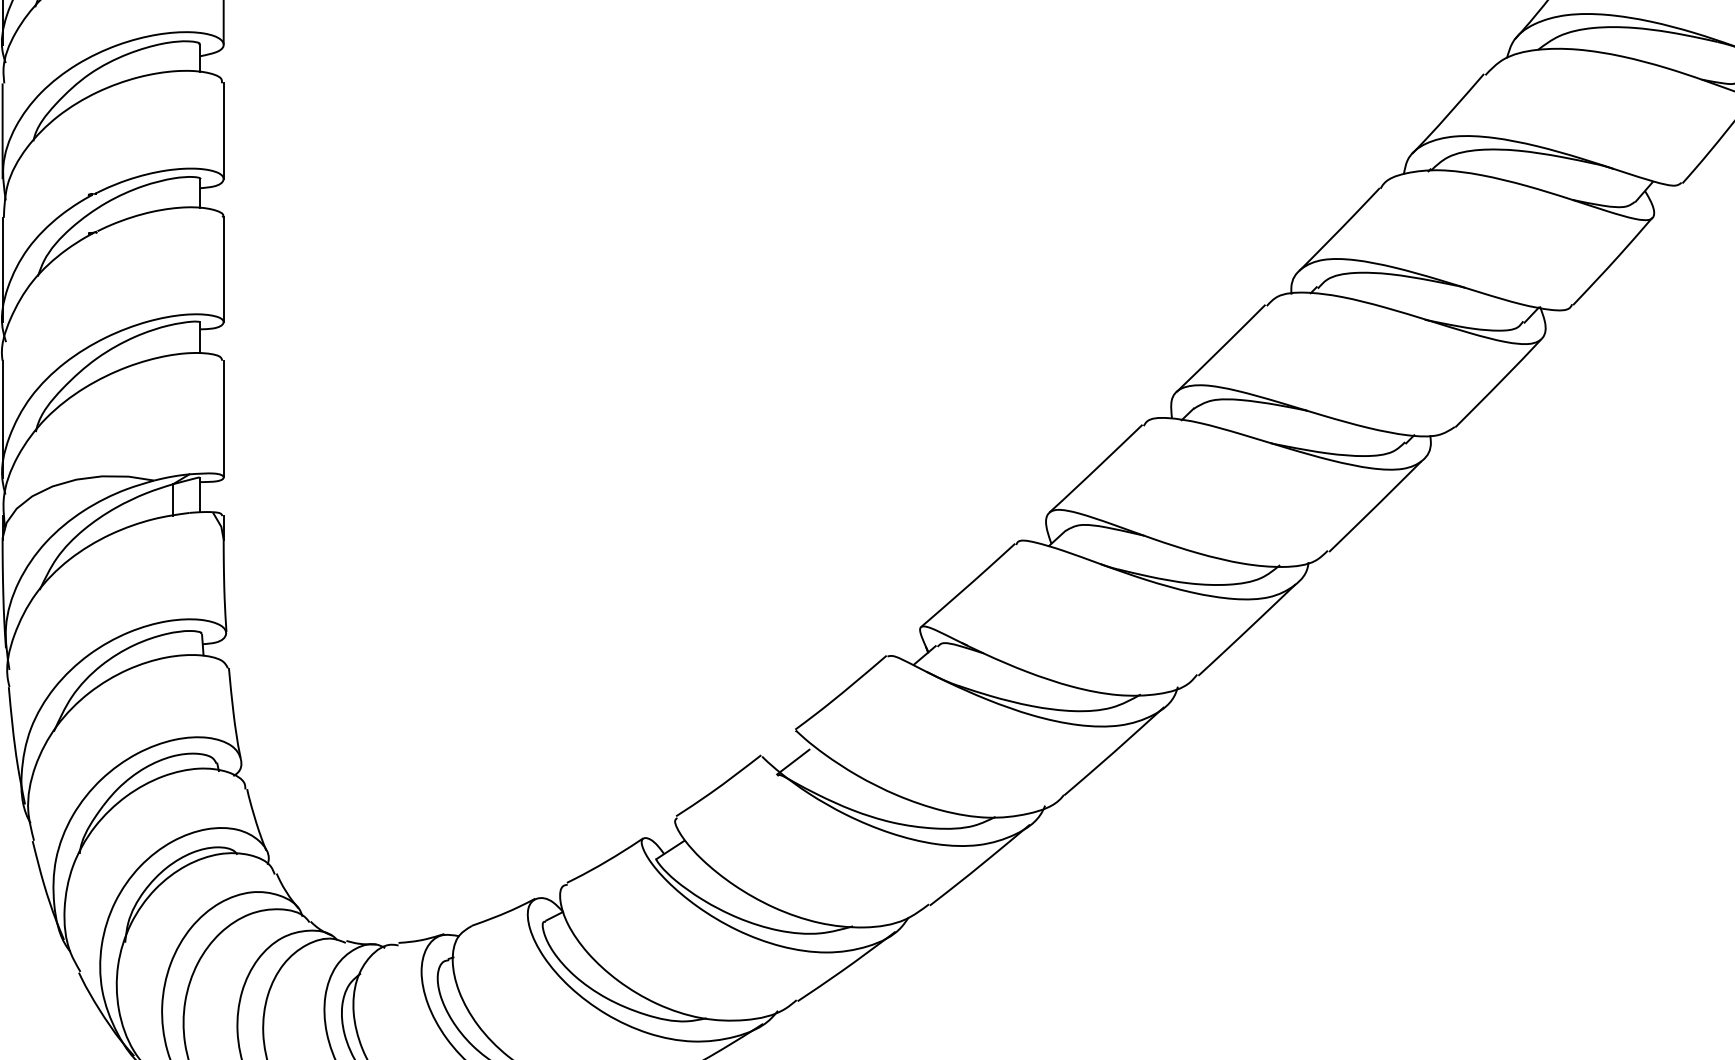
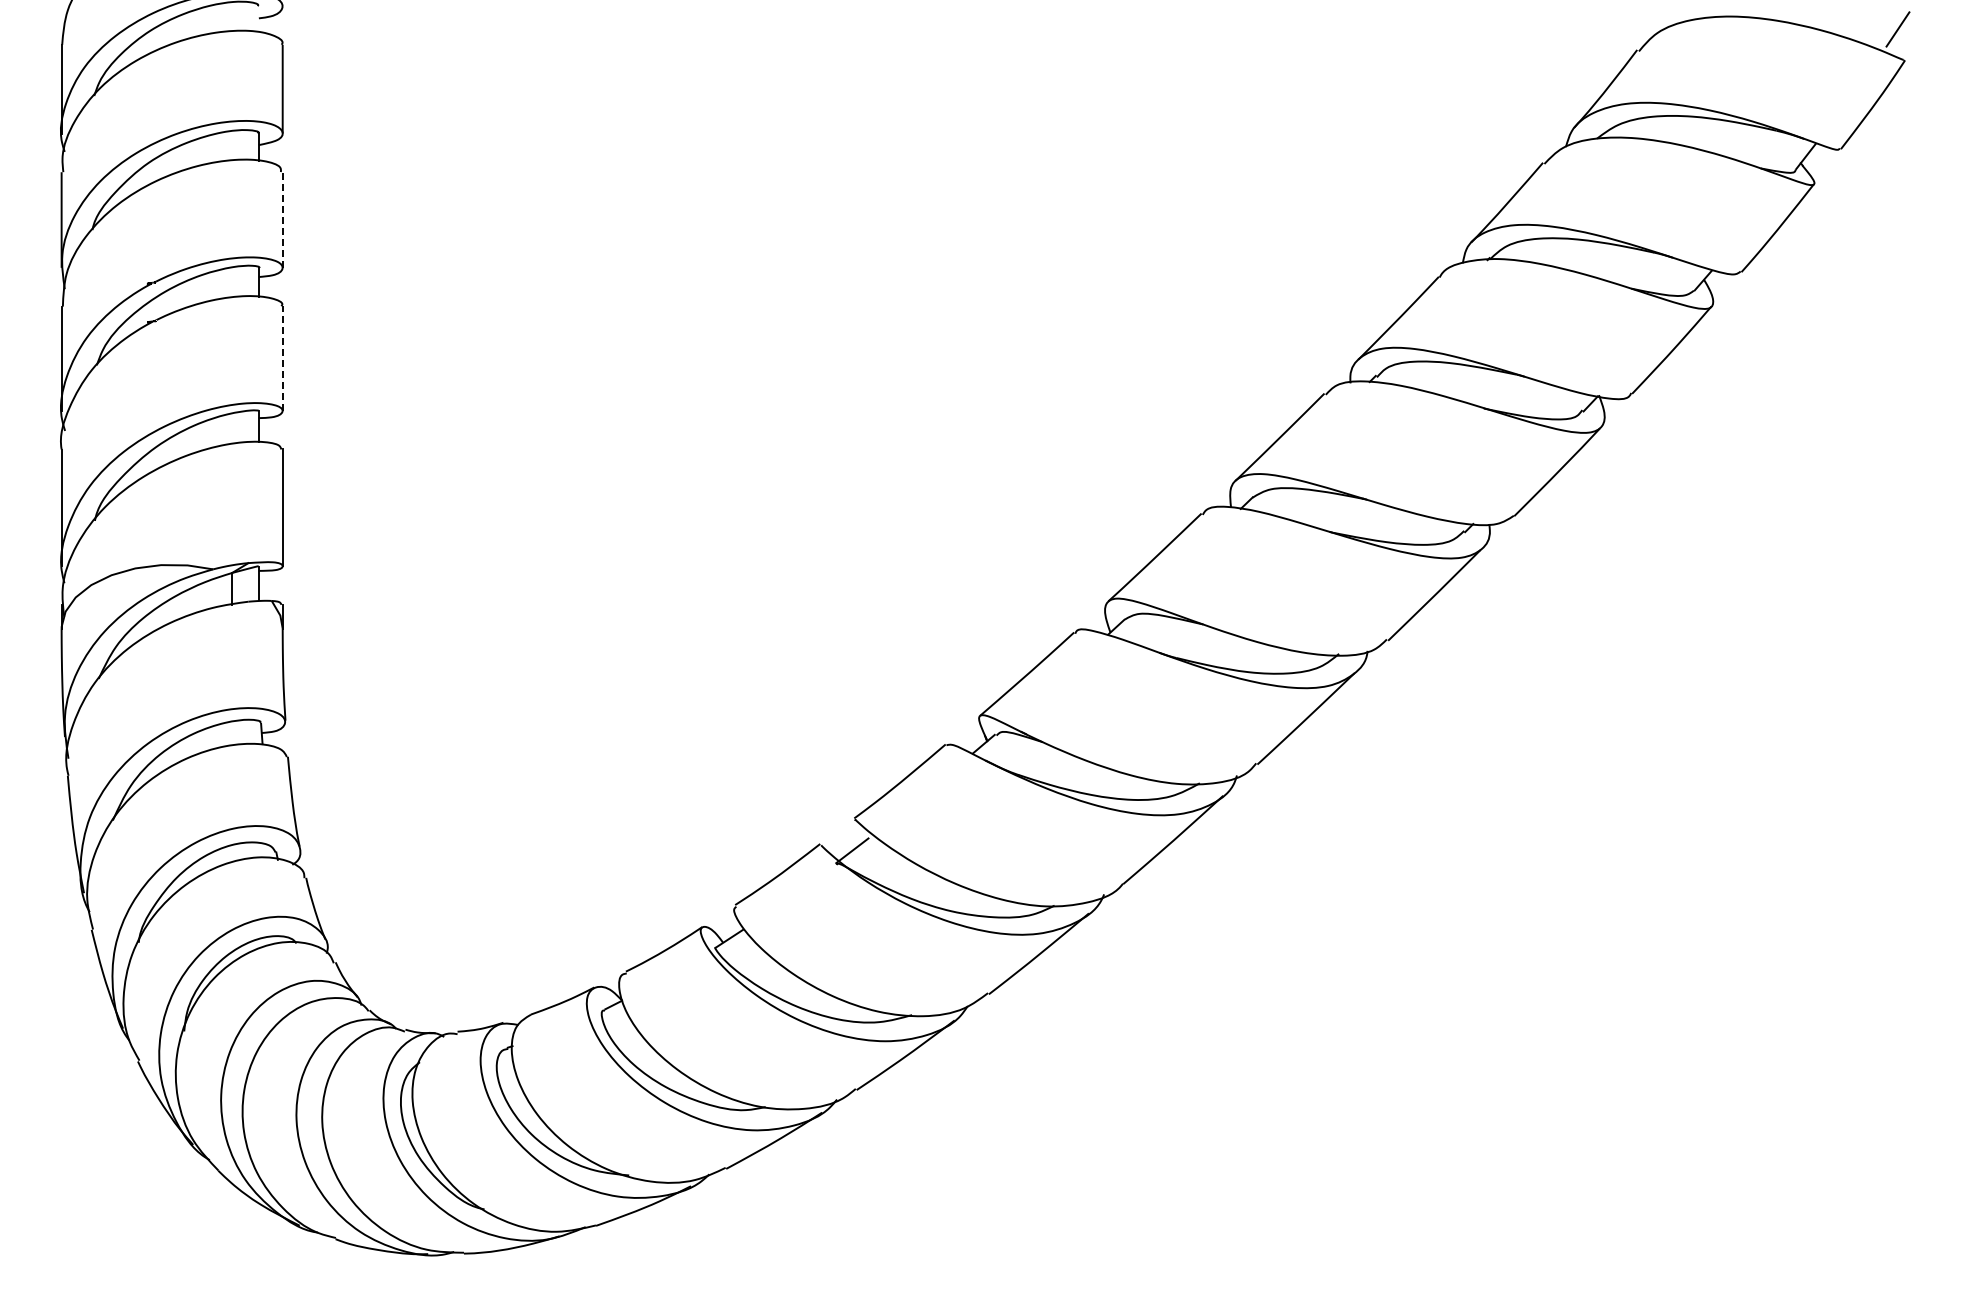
line: (223, 130) -> (282, 219), solid -> dashed
line: (223, 269) -> (282, 358), solid -> dashed

